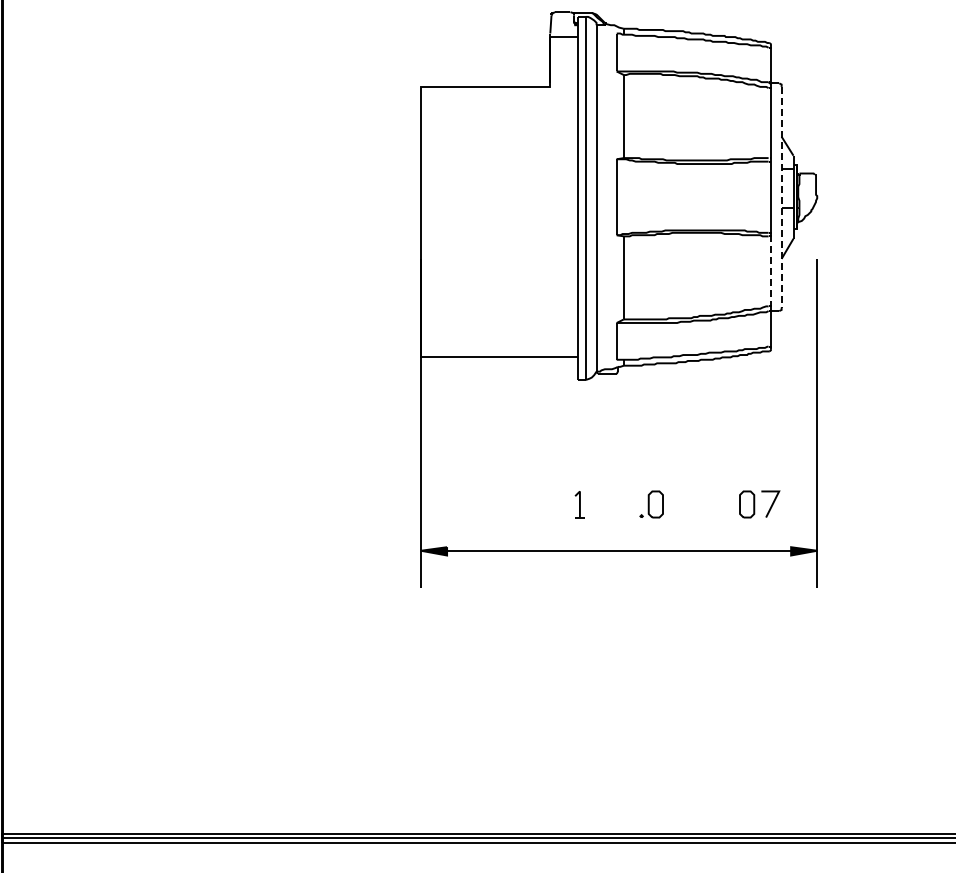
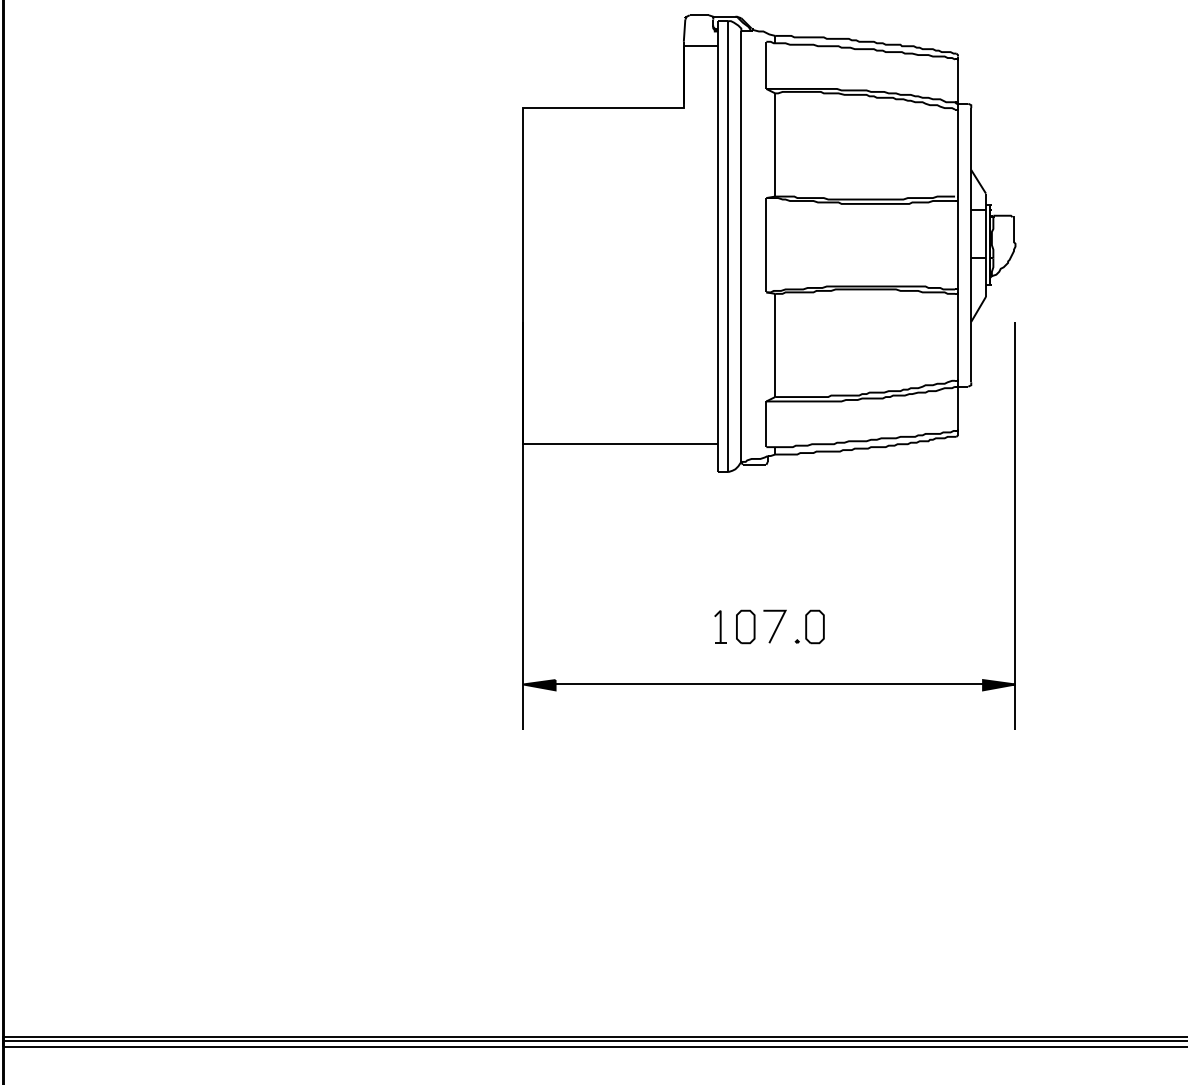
line: (781, 197) -> (971, 245), dashed -> solid
line: (770, 270) -> (957, 336), dashed -> solid
part: (759, 504) -> (761, 626), moved

